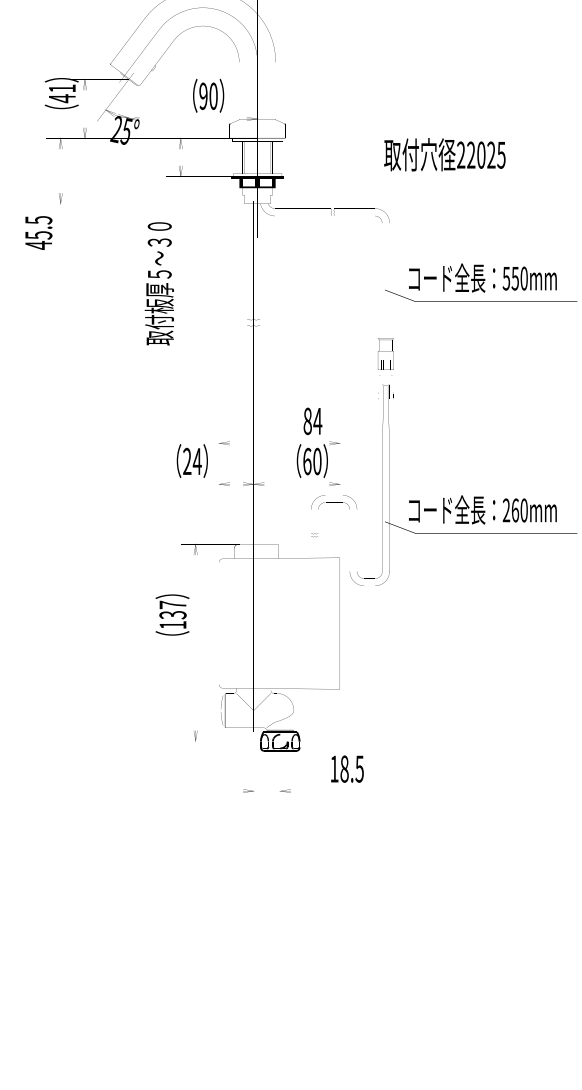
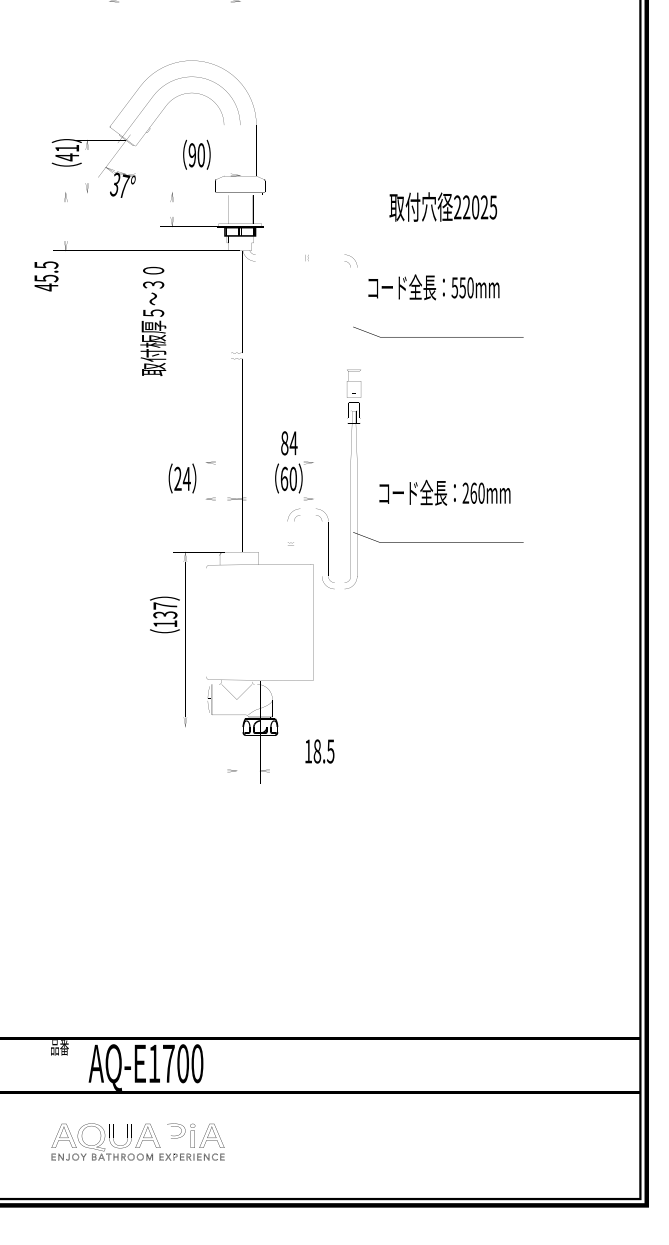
text: (121, 131) -> (119, 186), 25° -> 37°
text: (444, 154) -> (442, 206), moved
text: (482, 278) -> (433, 287), moved
text: (482, 509) -> (444, 492), moved

